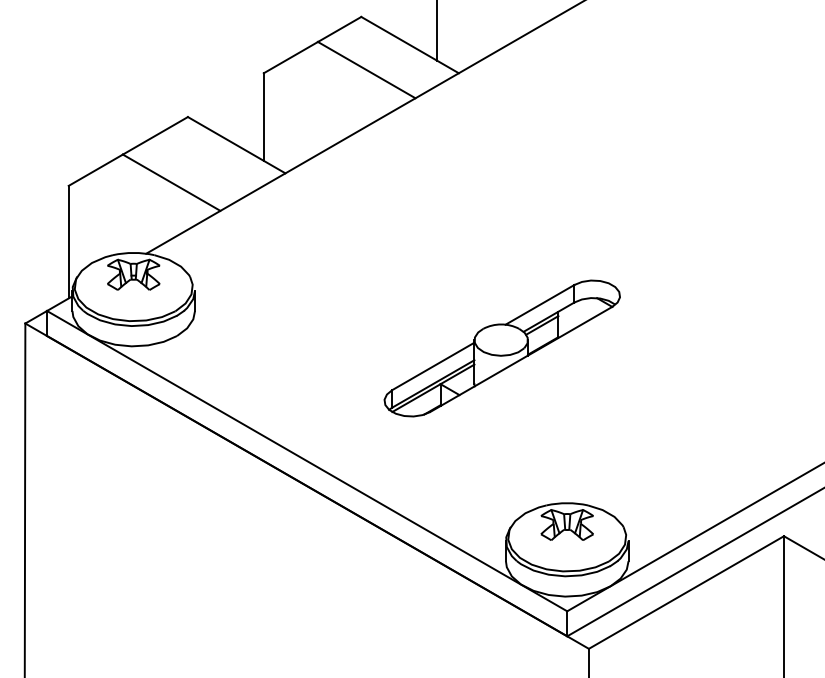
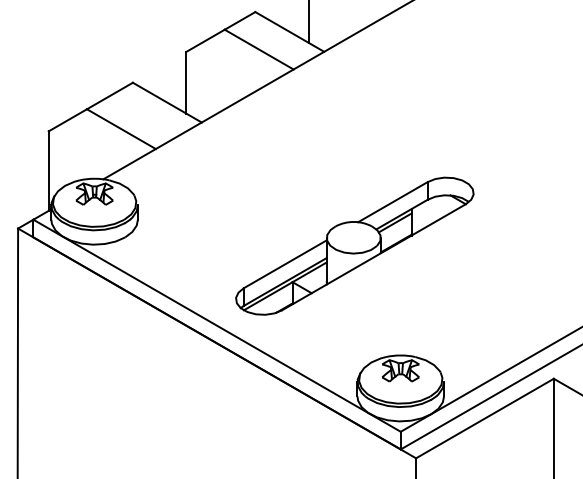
part: (502, 348) -> (355, 246), size x1.43

